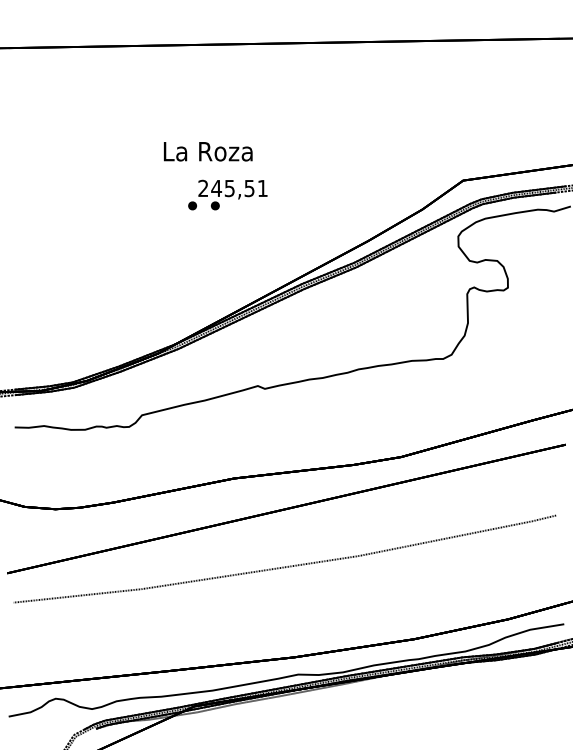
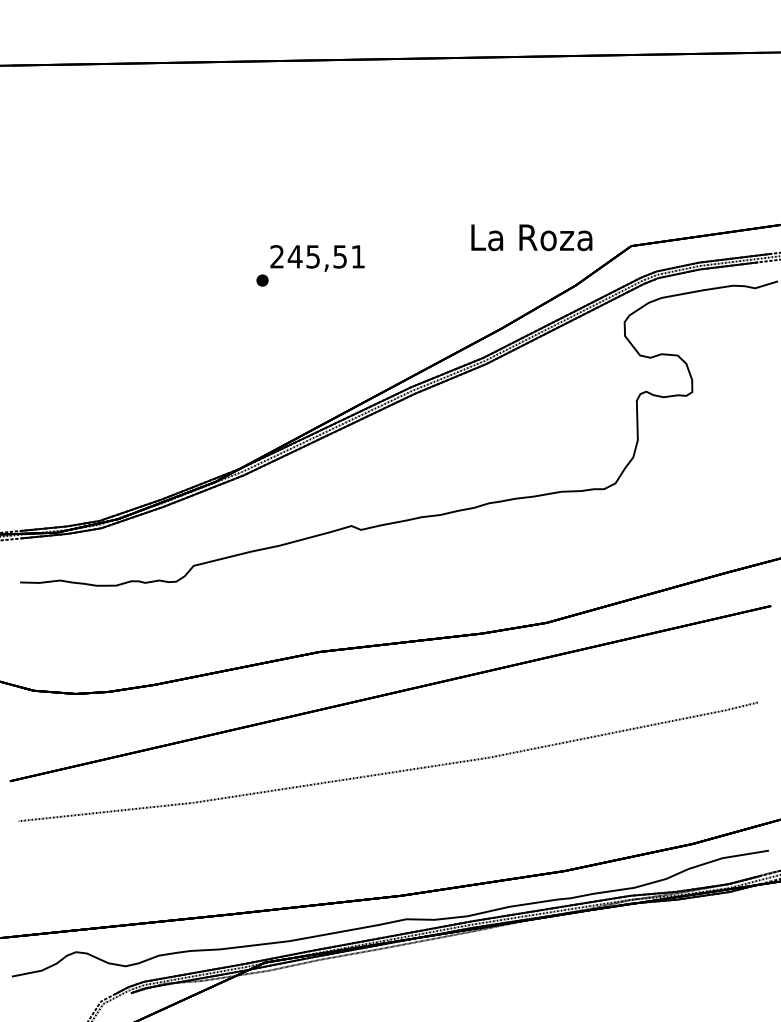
text: (207, 151) -> (531, 237), moved
part: (215, 205) -> (293, 280), removed

